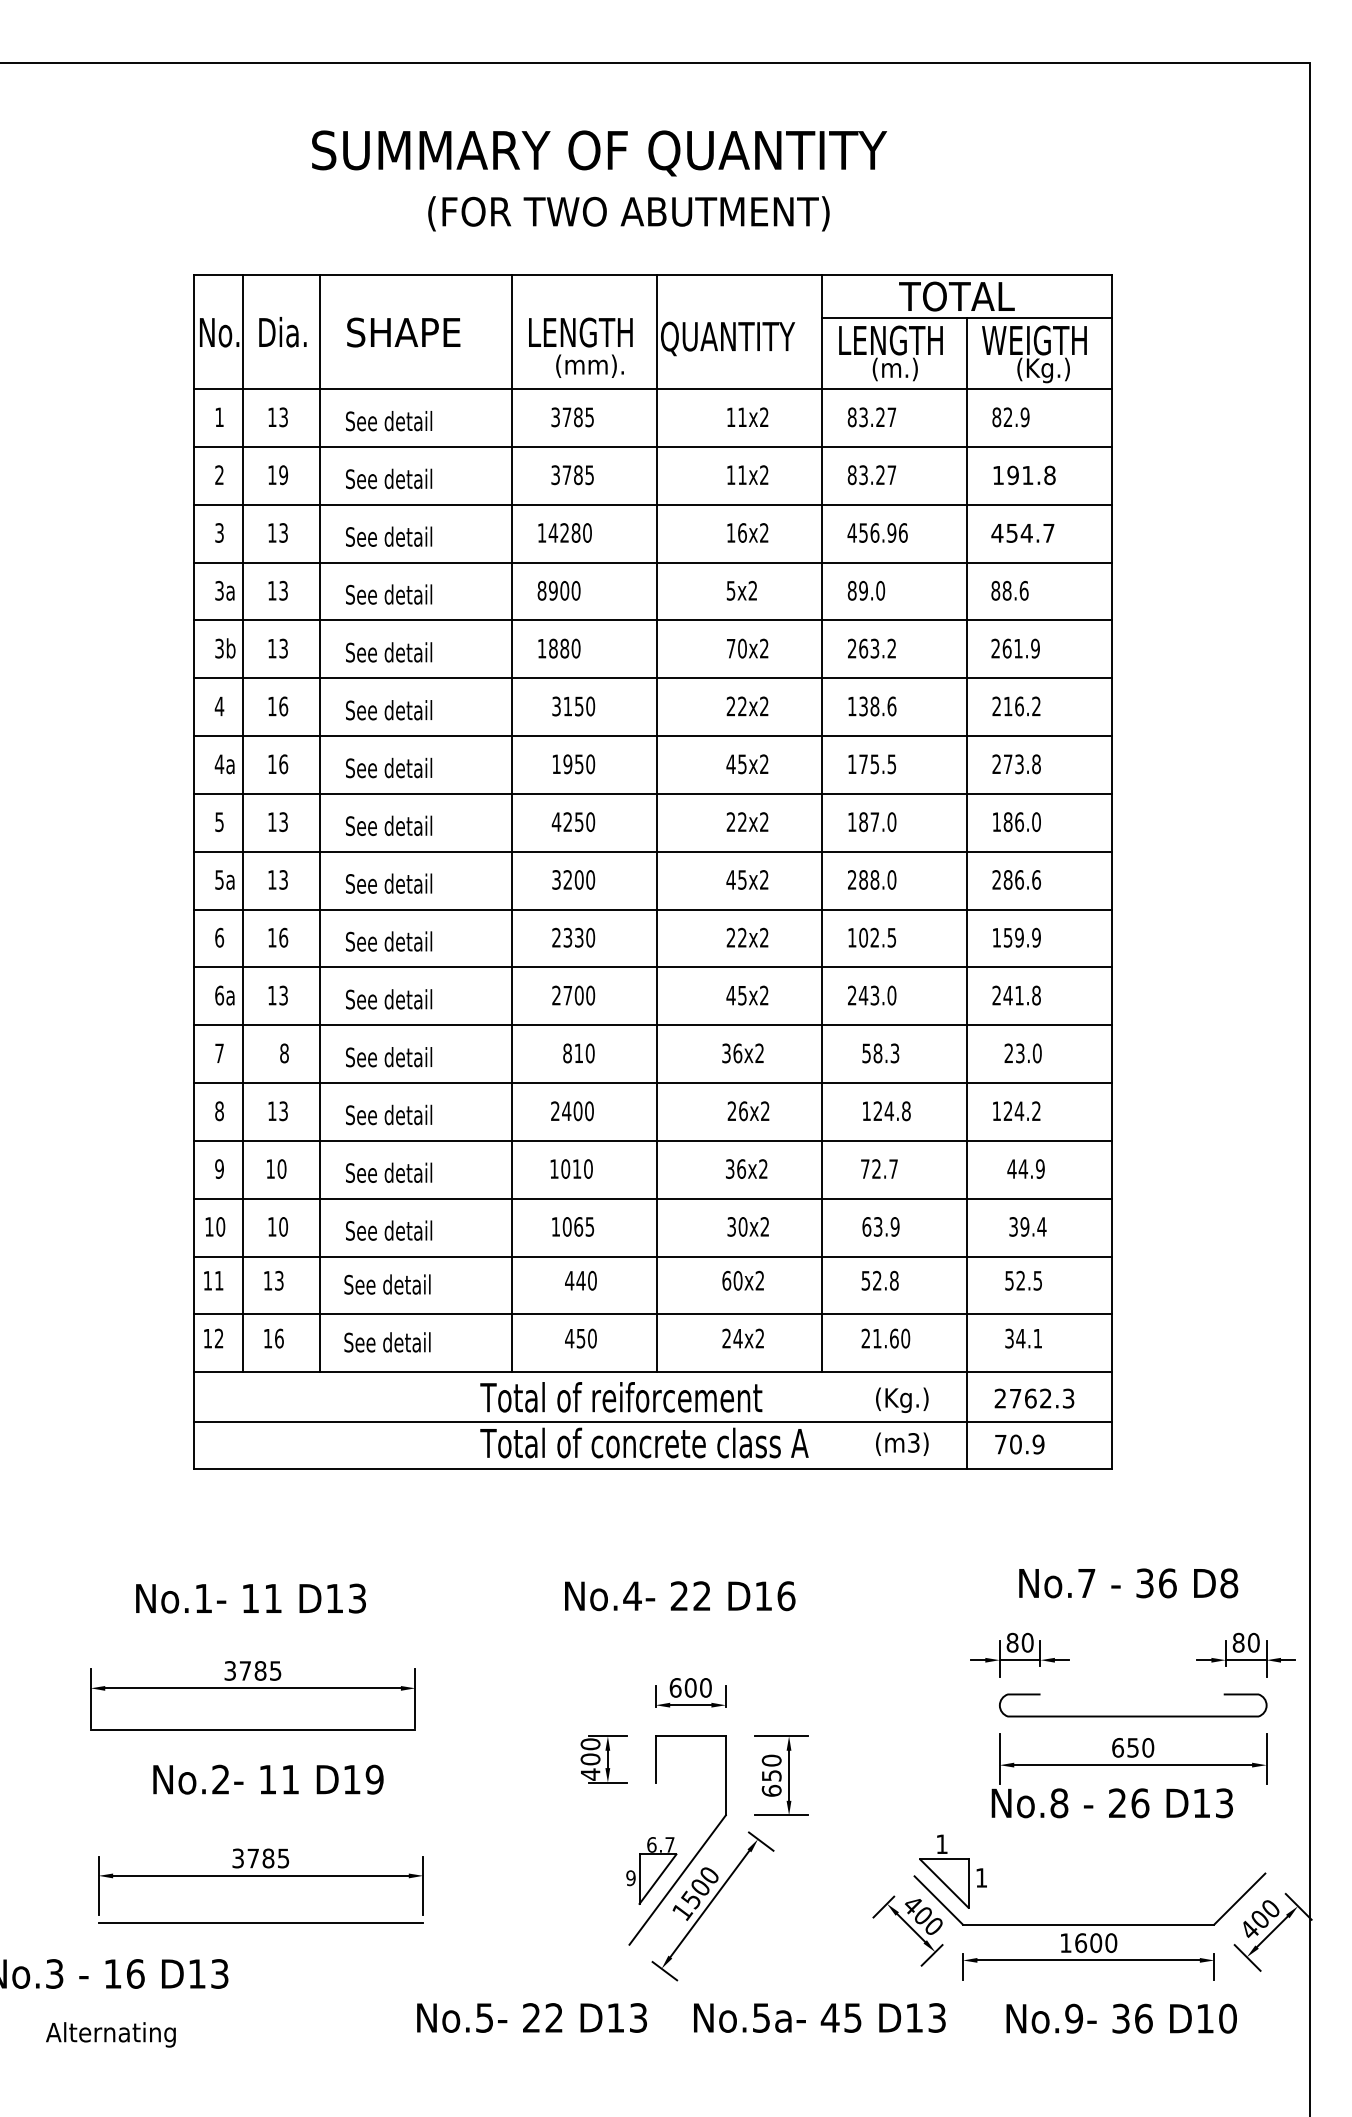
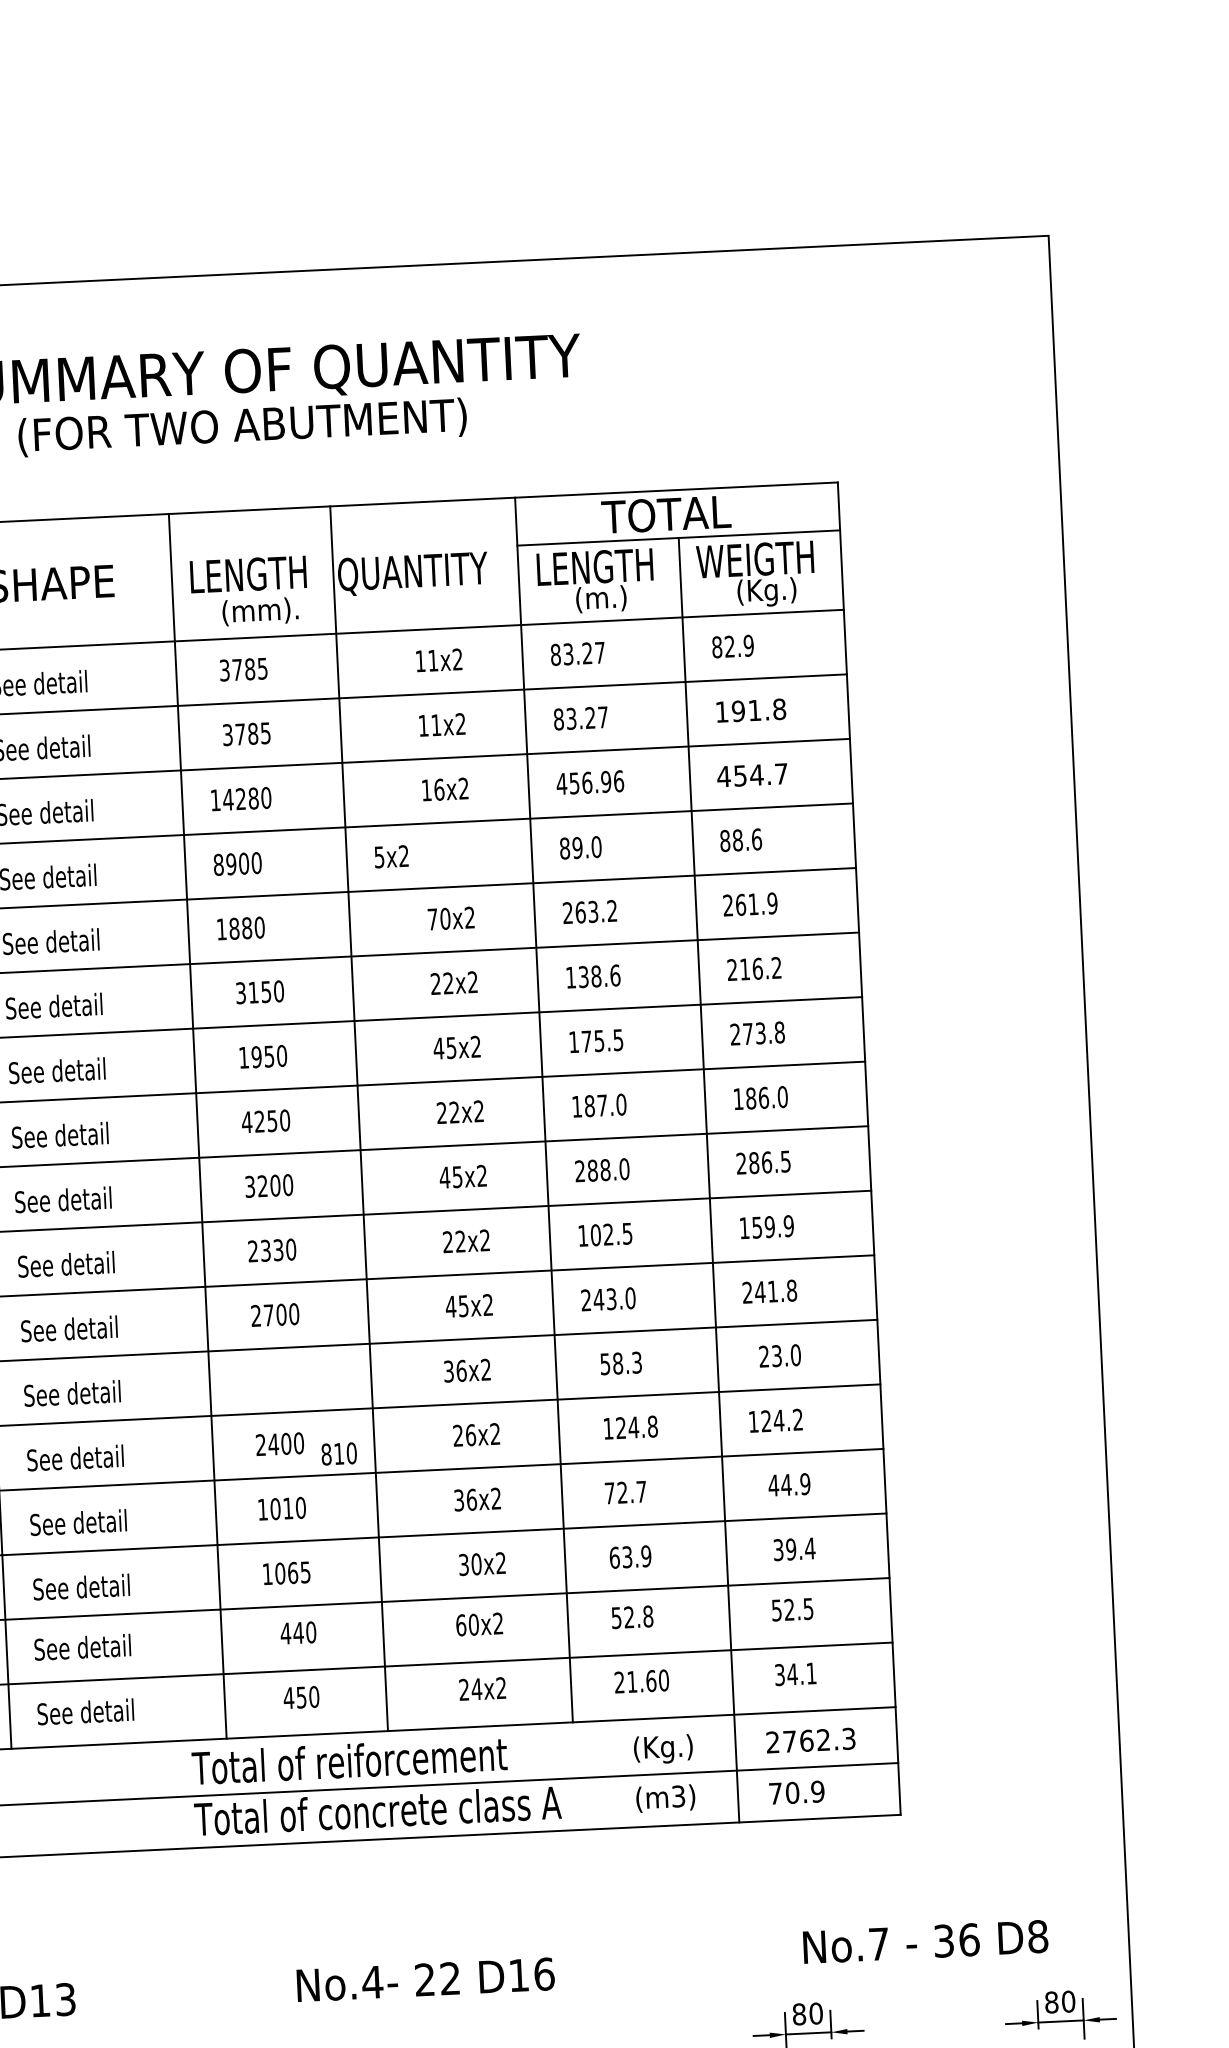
text: (628, 213) -> (242, 427), moved
text: (741, 590) -> (391, 856), moved
text: (1036, 879) -> (785, 1161), 286.6 -> 286.5
text: (578, 1053) -> (338, 1454), moved

